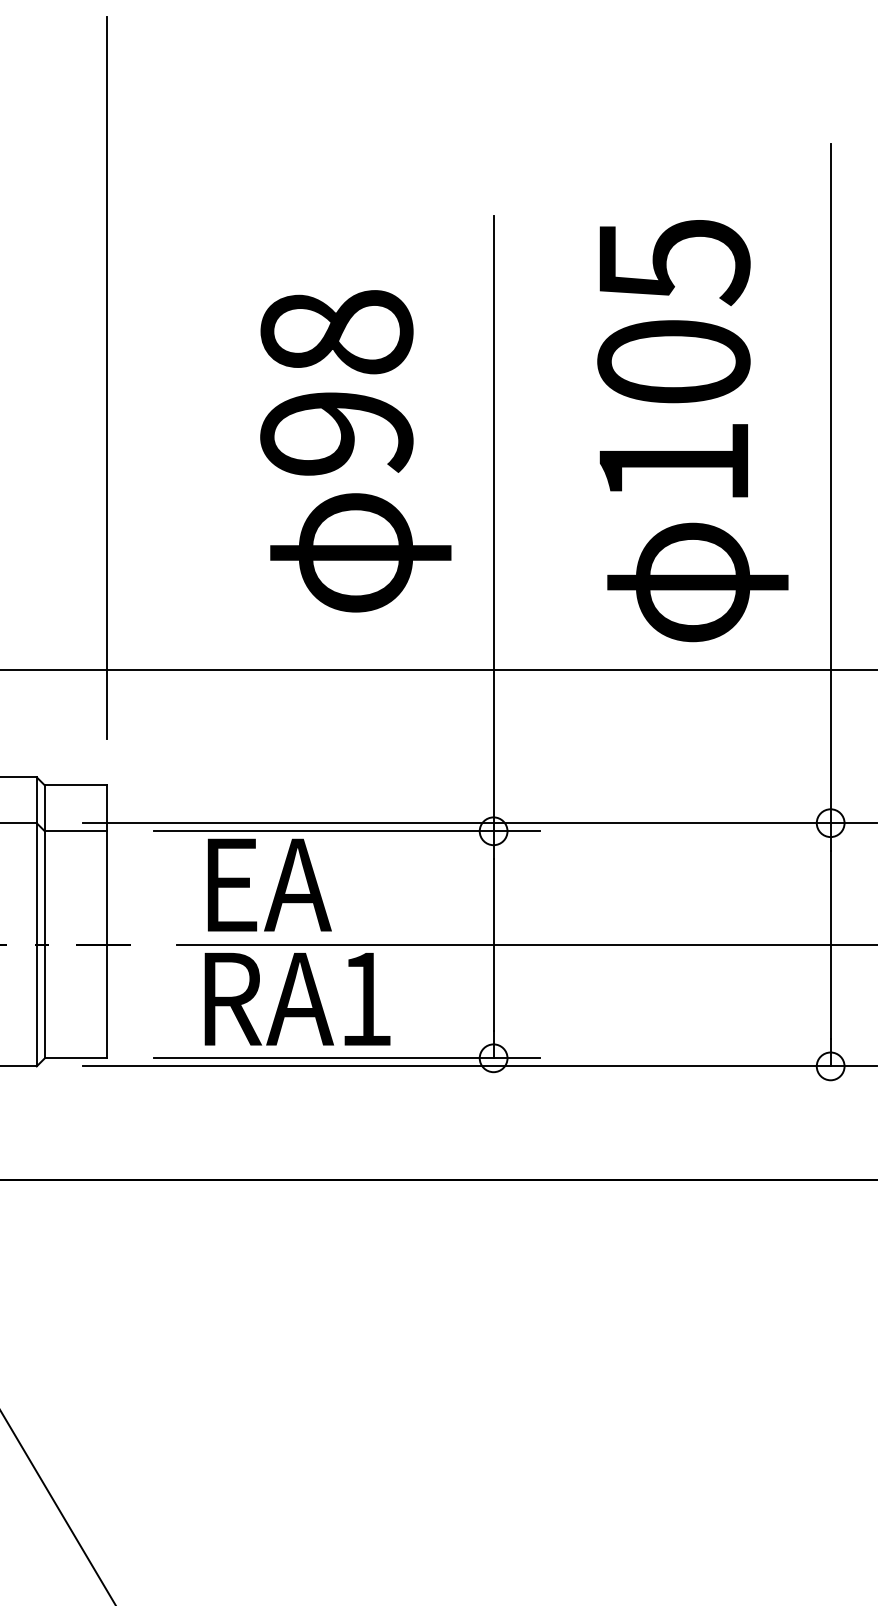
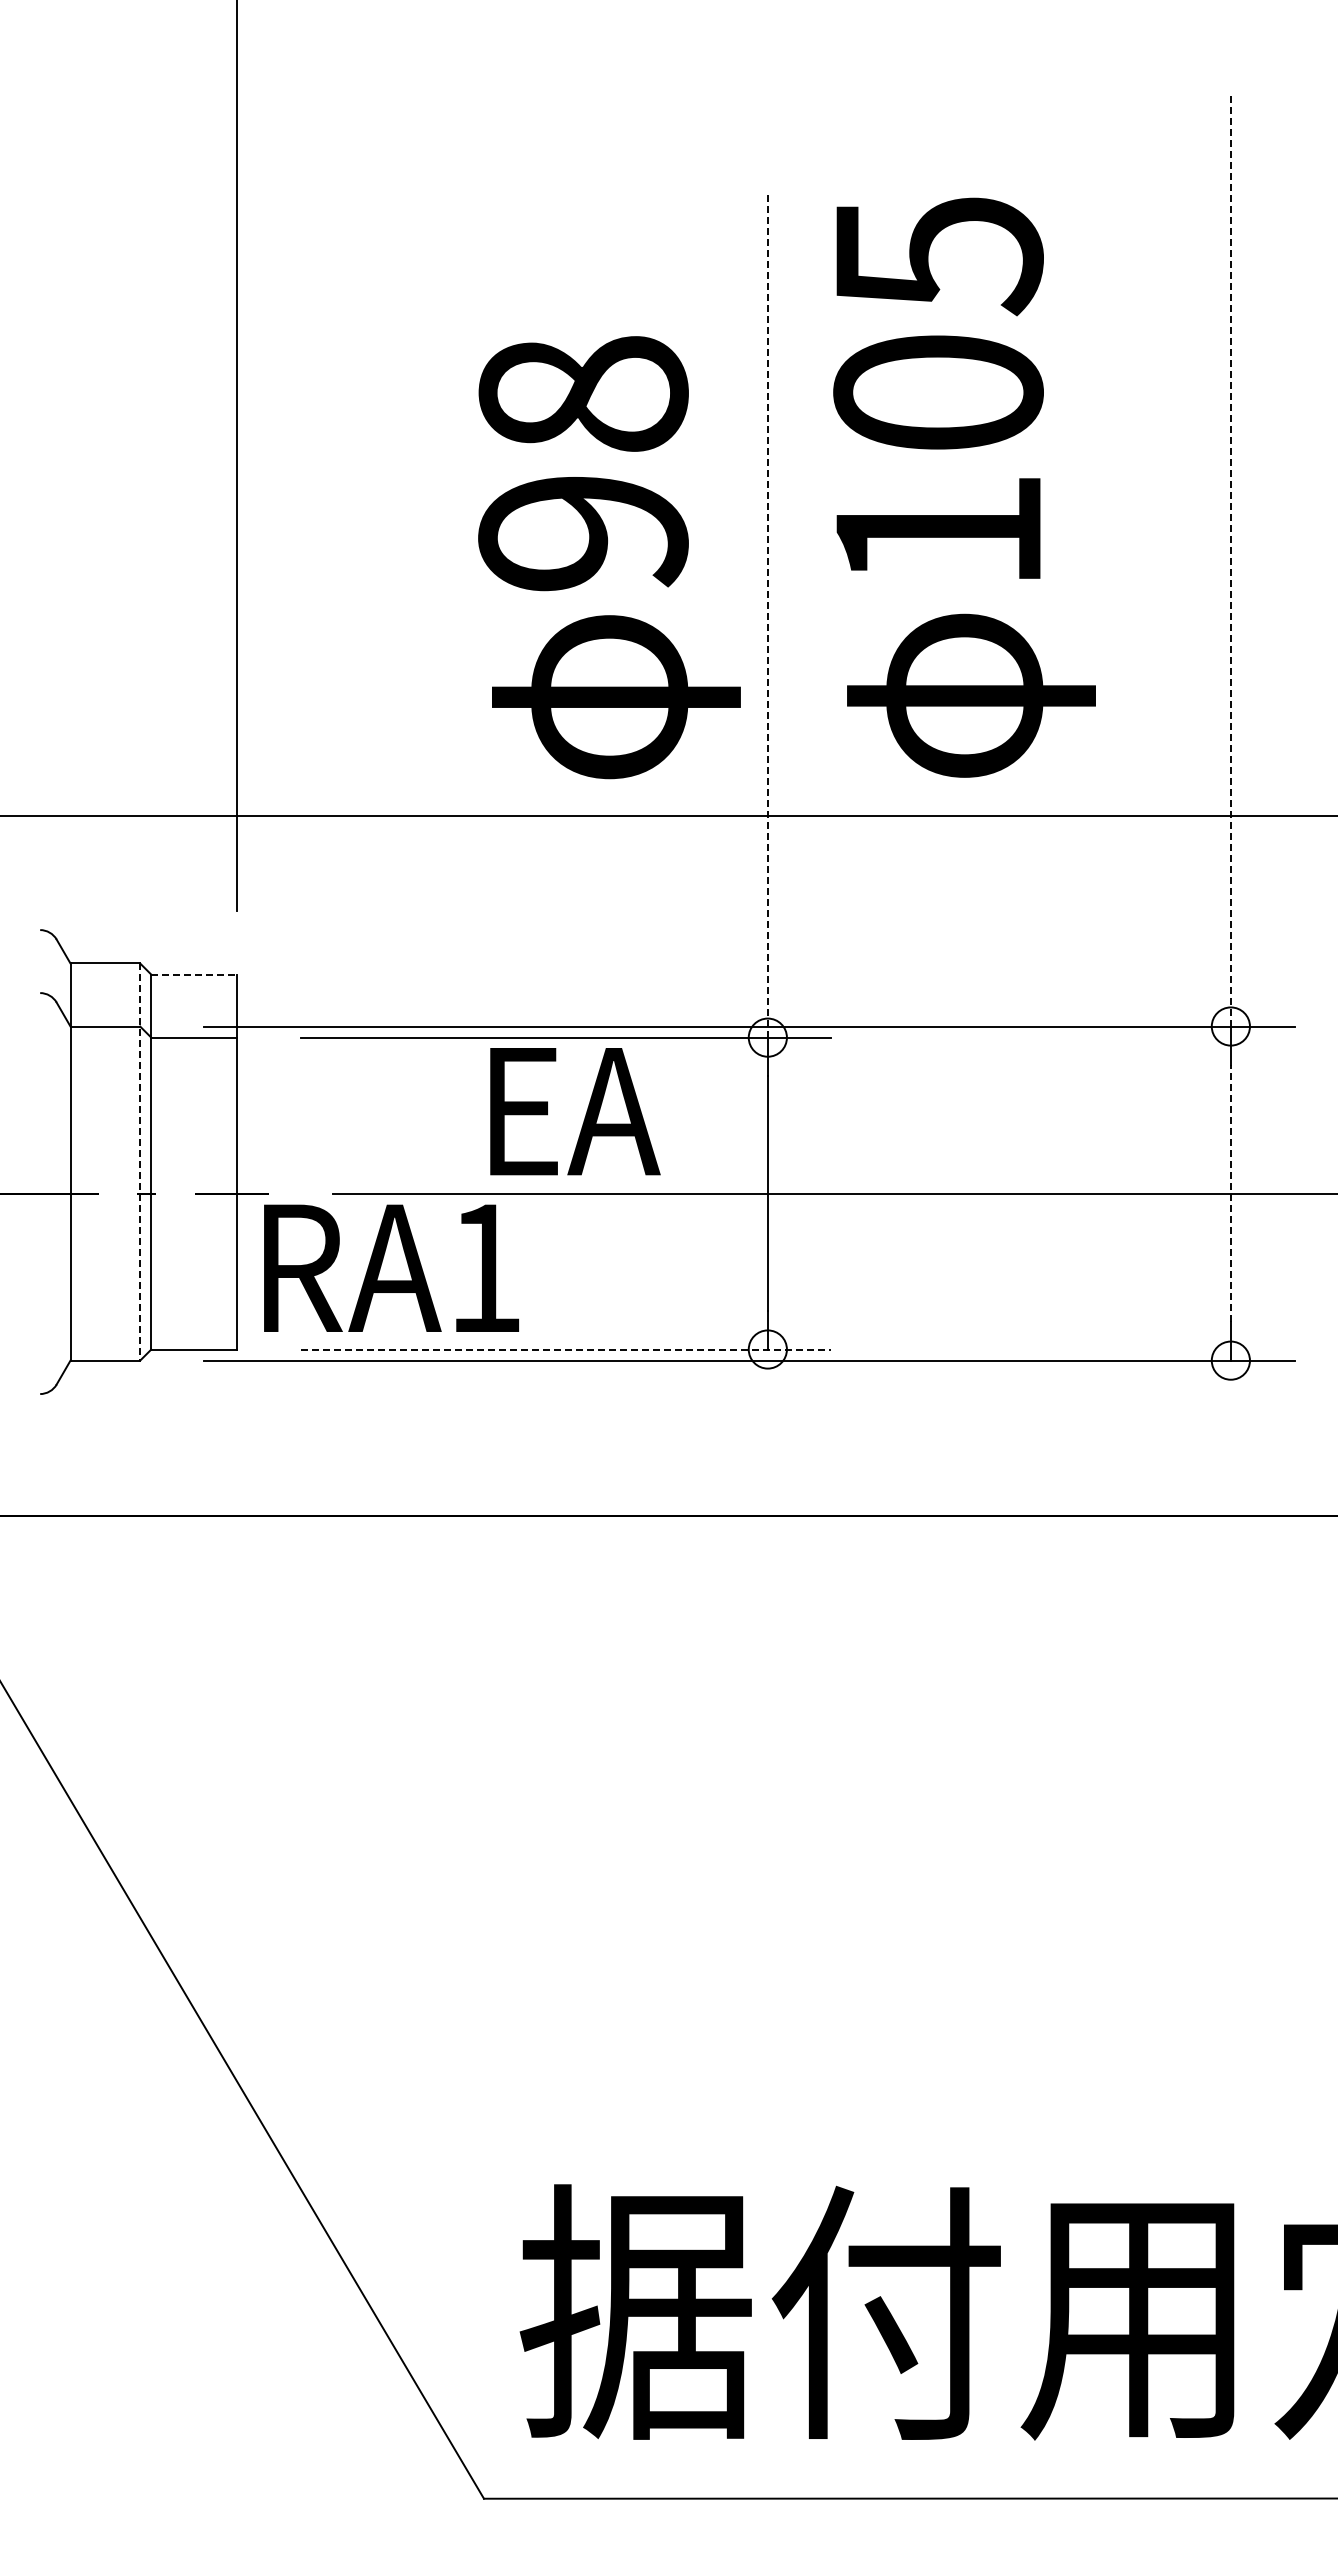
text: (692, 430) -> (964, 487), moved
text: (355, 451) -> (609, 557), moved
line: (830, 483) -> (1230, 559), solid -> dashed
line: (493, 524) -> (767, 615), solid -> dashed
line: (76, 785) -> (194, 974), solid -> dashed
text: (269, 885) -> (575, 1111), moved
line: (36, 922) -> (140, 1162), solid -> dashed
line: (830, 944) -> (1230, 1193), solid -> dashed
text: (297, 998) -> (391, 1267), moved
line: (347, 1058) -> (566, 1349), solid -> dashed

